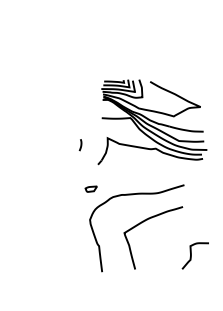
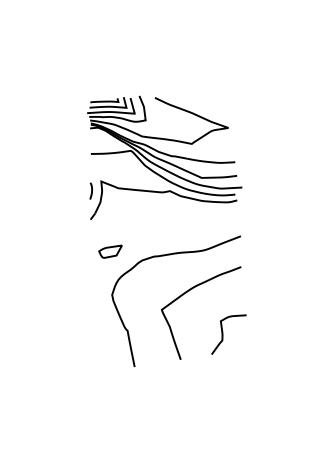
part: (153, 124) -> (164, 157), moved
part: (91, 188) -> (110, 251), size x1.43
curve: (191, 255) -> (223, 334), moved

